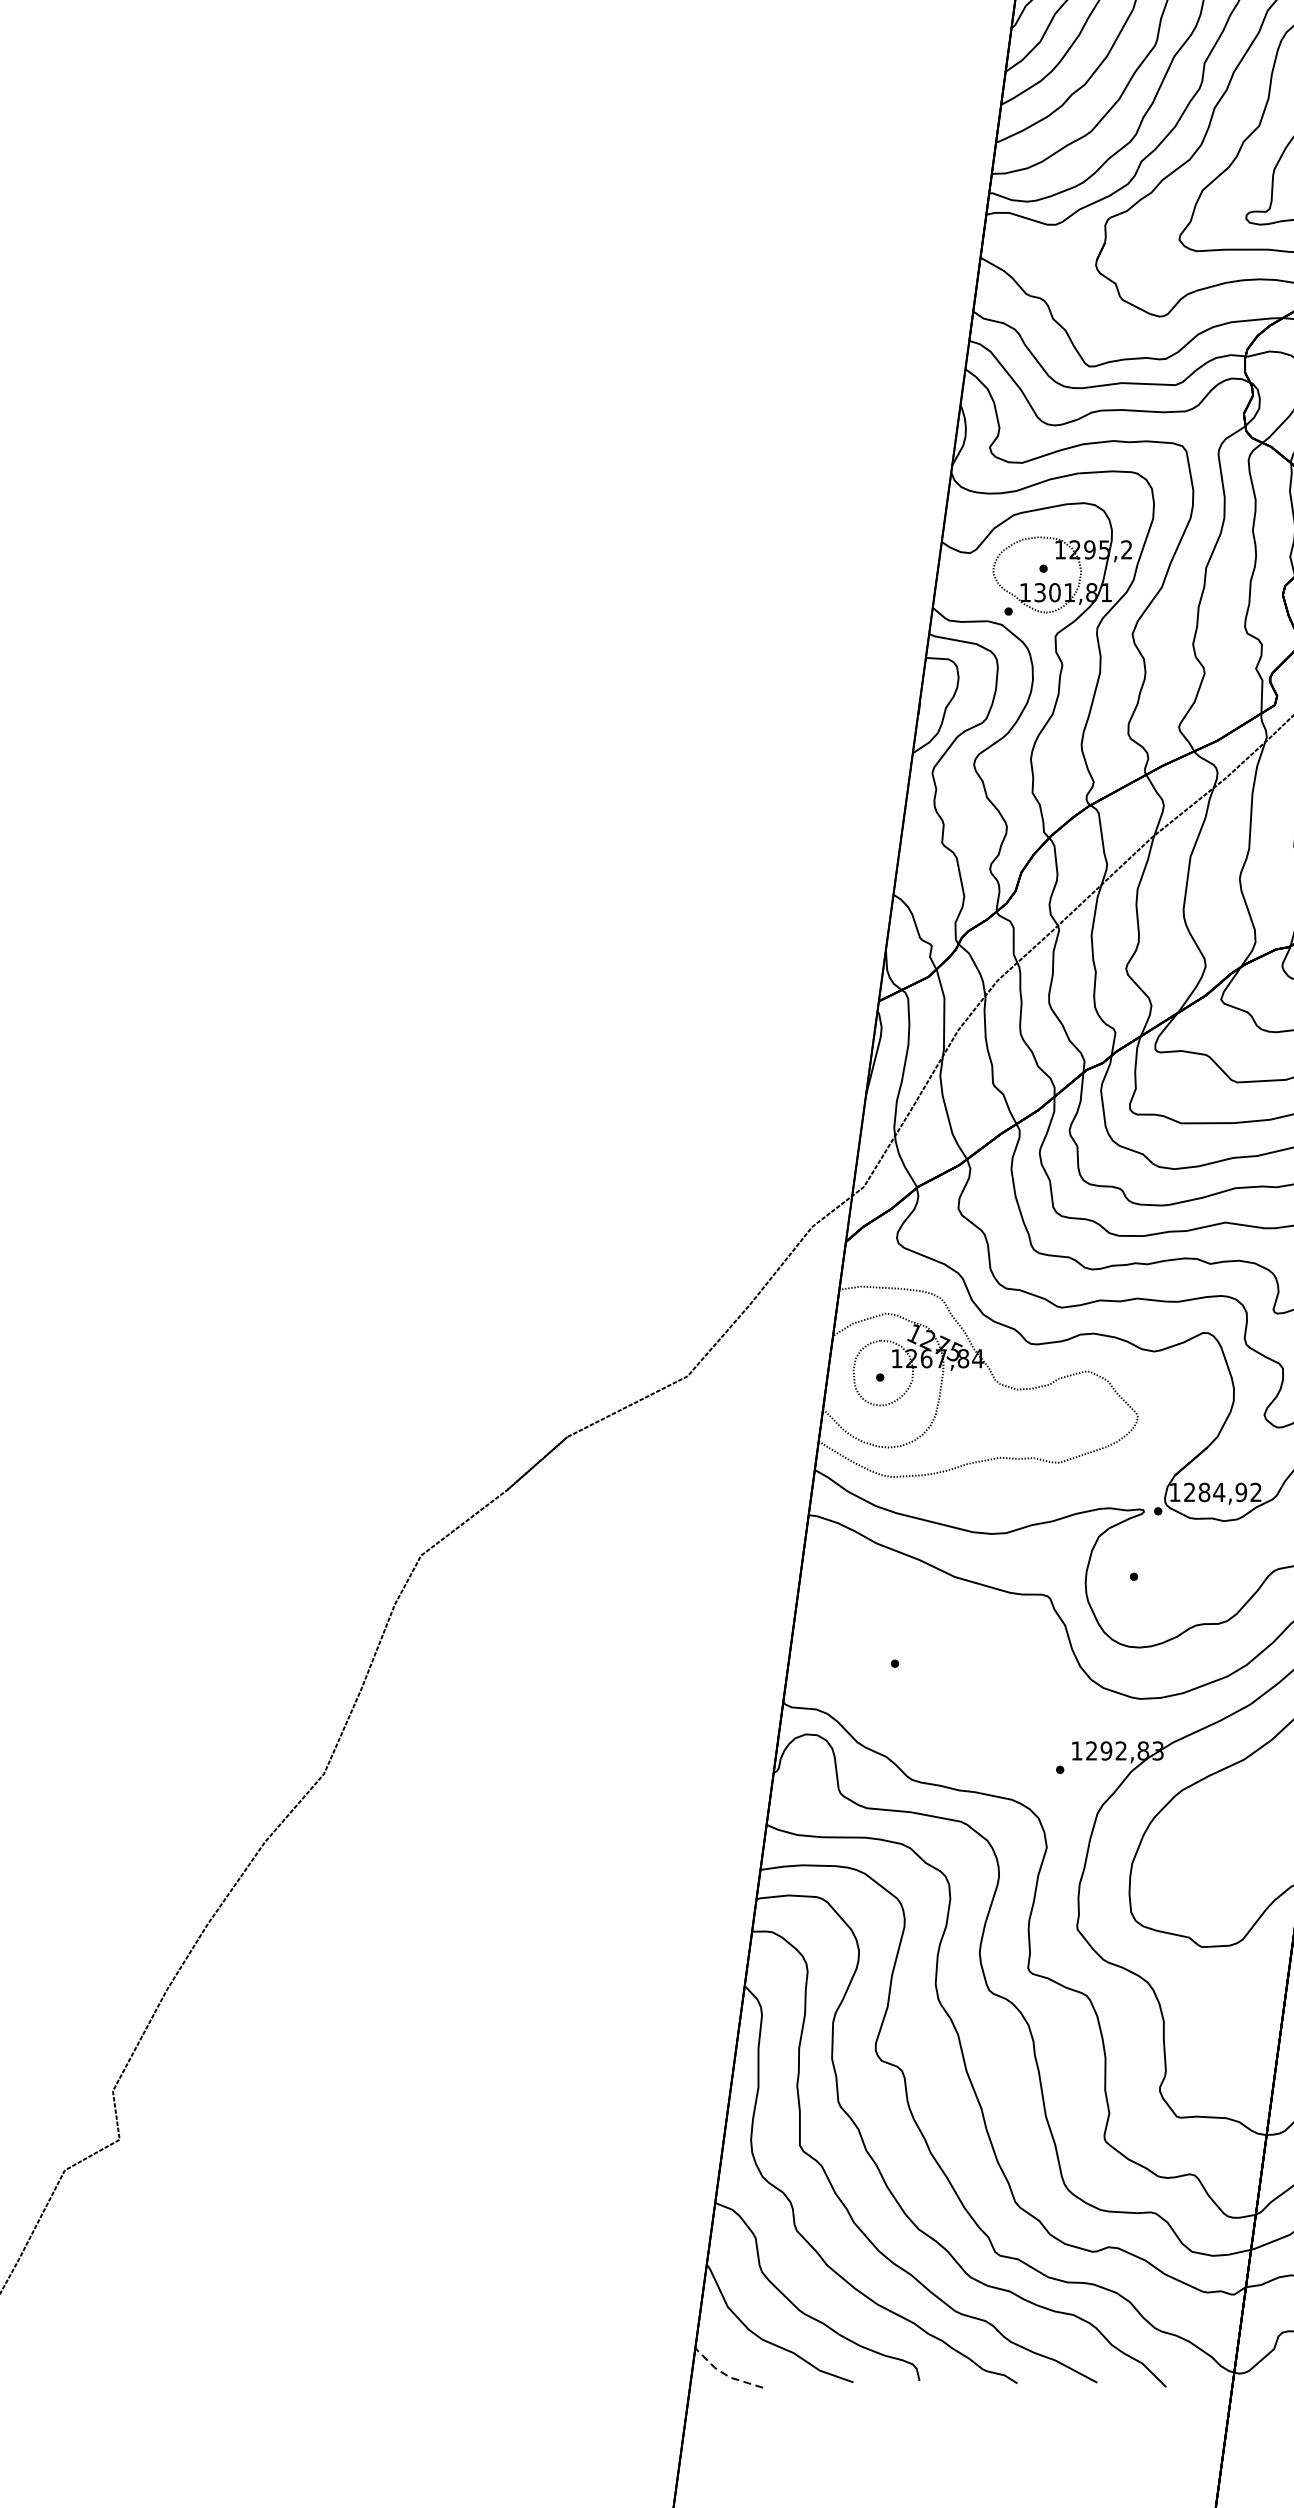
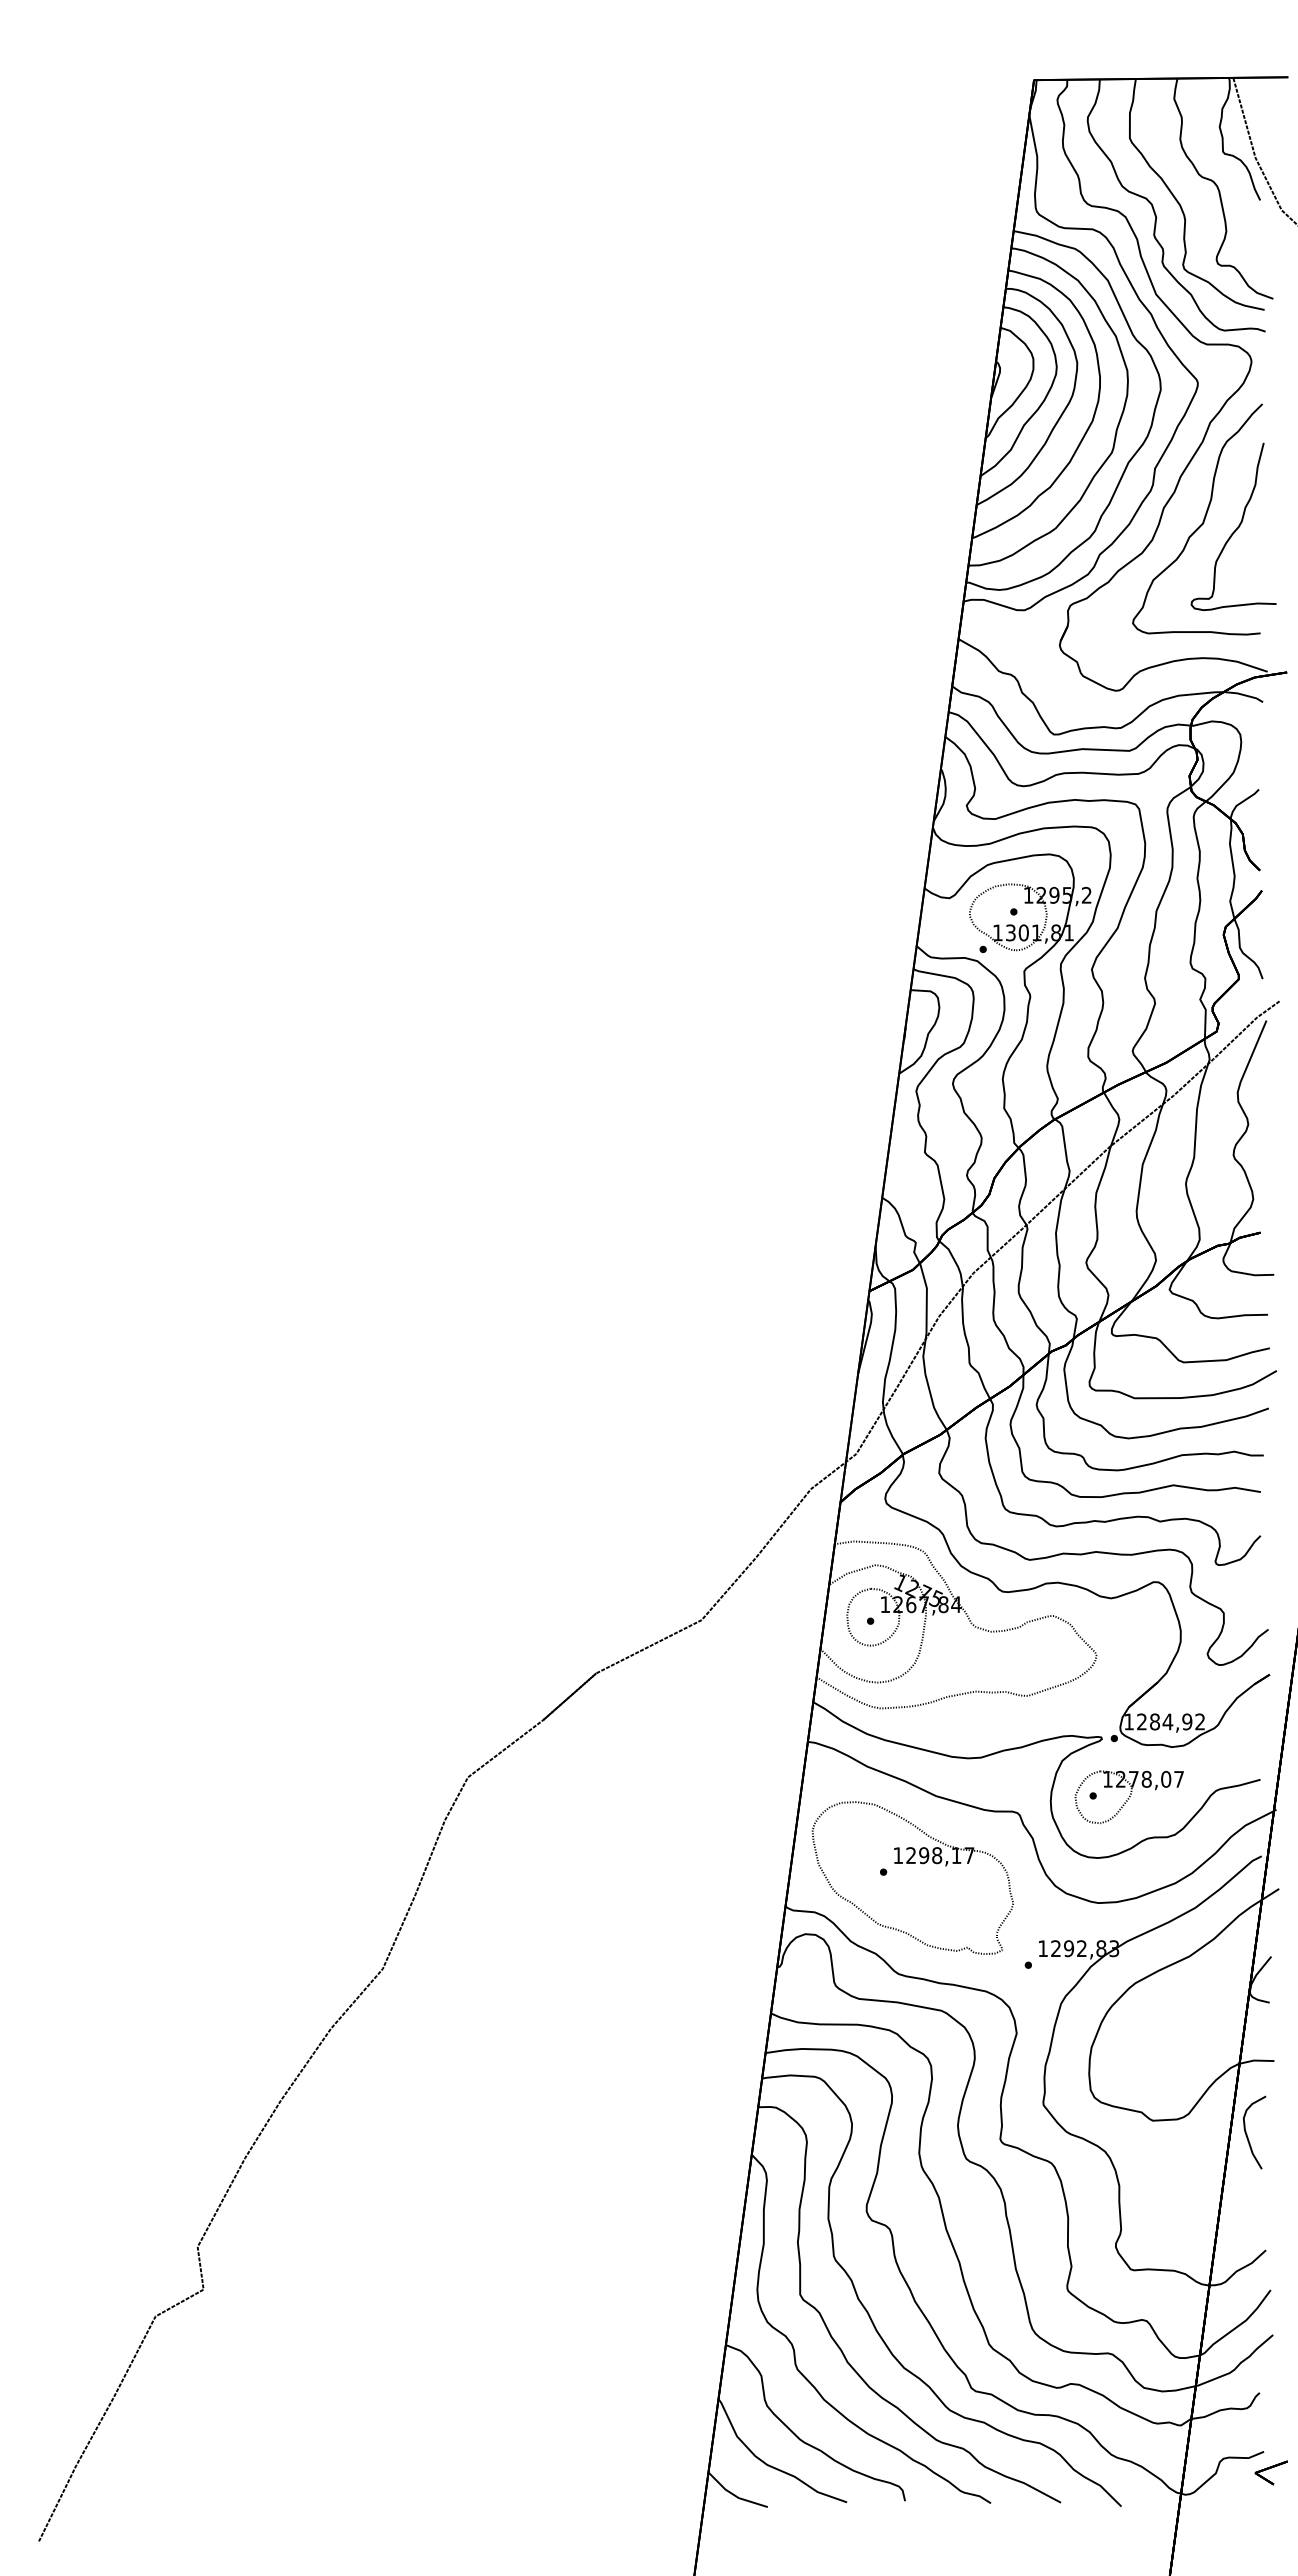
part: (1174, 1578) -> (1128, 1797), added
part: (928, 1653) -> (912, 1863), added
line: (725, 2374) -> (734, 2495), dashed -> solid

